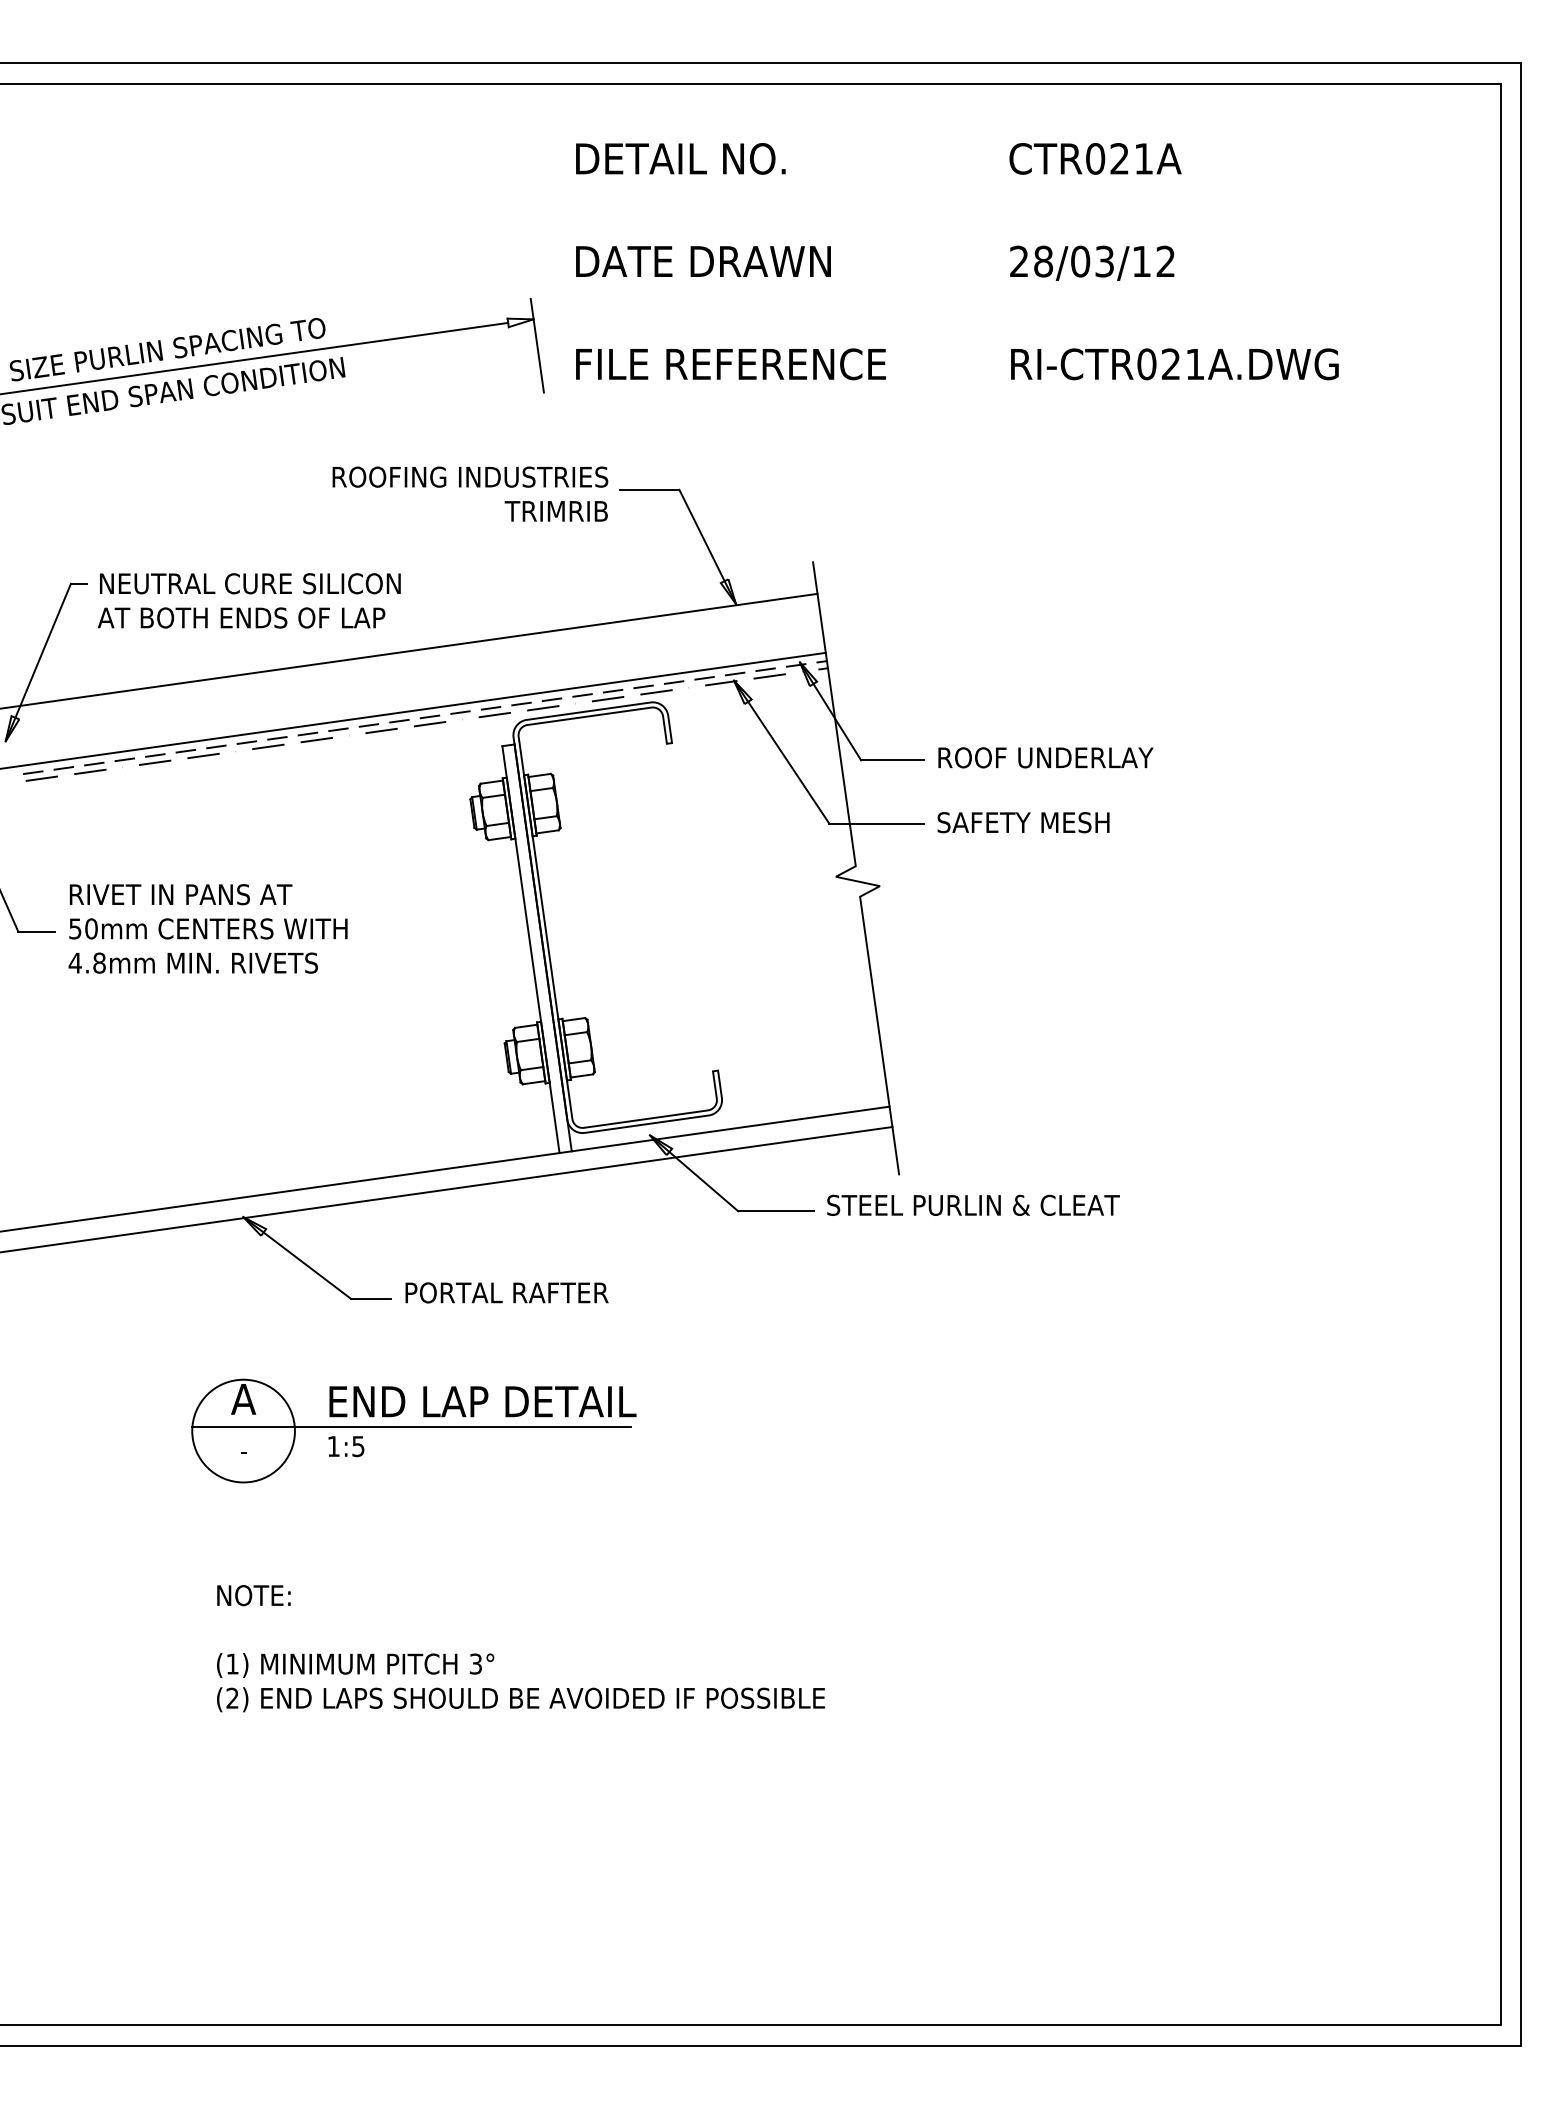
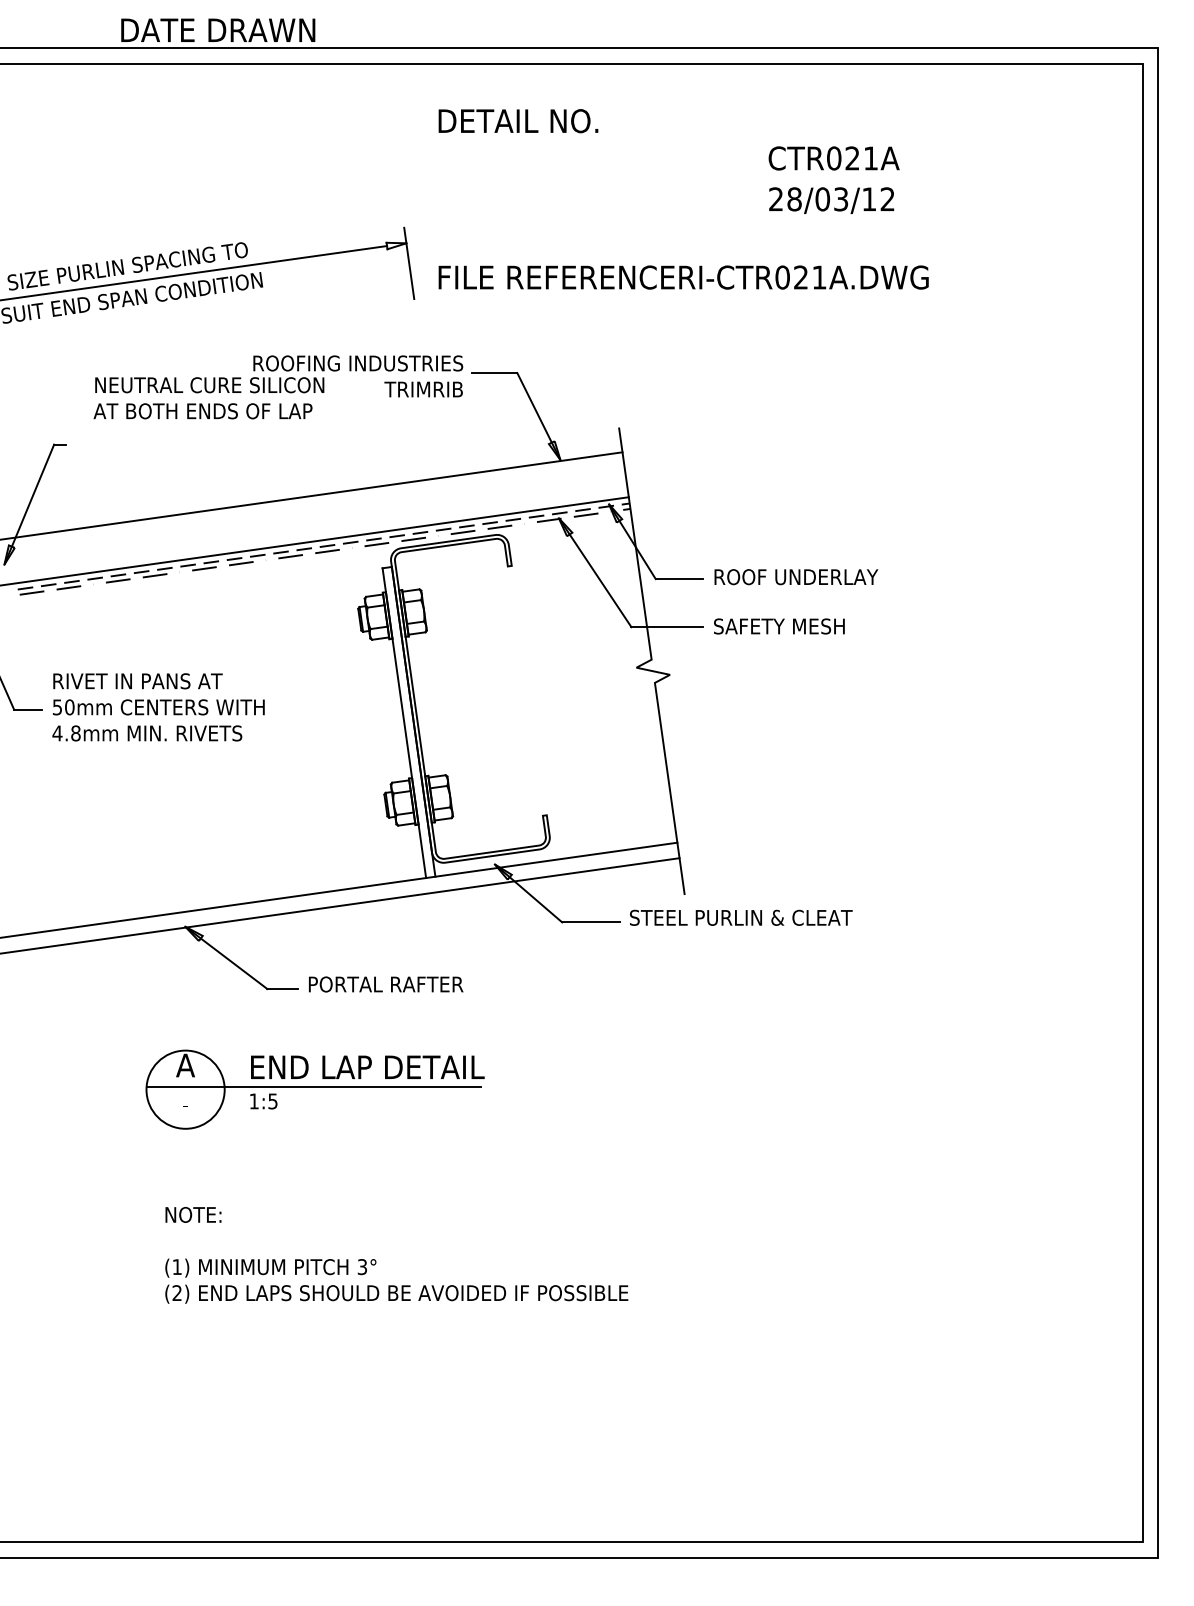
text: (1095, 158) -> (834, 158), moved
text: (703, 261) -> (218, 30), moved
text: (1174, 364) -> (803, 277), moved
text: (248, 600) -> (208, 397), moved

